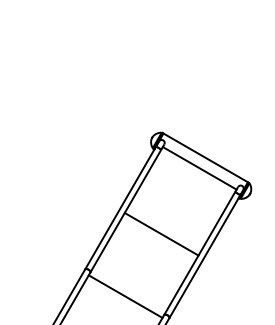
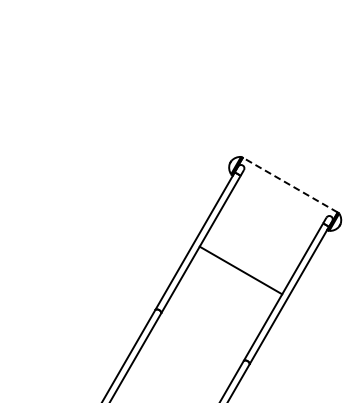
line: (205, 158) -> (290, 185), solid -> dashed
line: (199, 168) -> (283, 196), removed
line: (125, 296) -> (200, 340), removed

